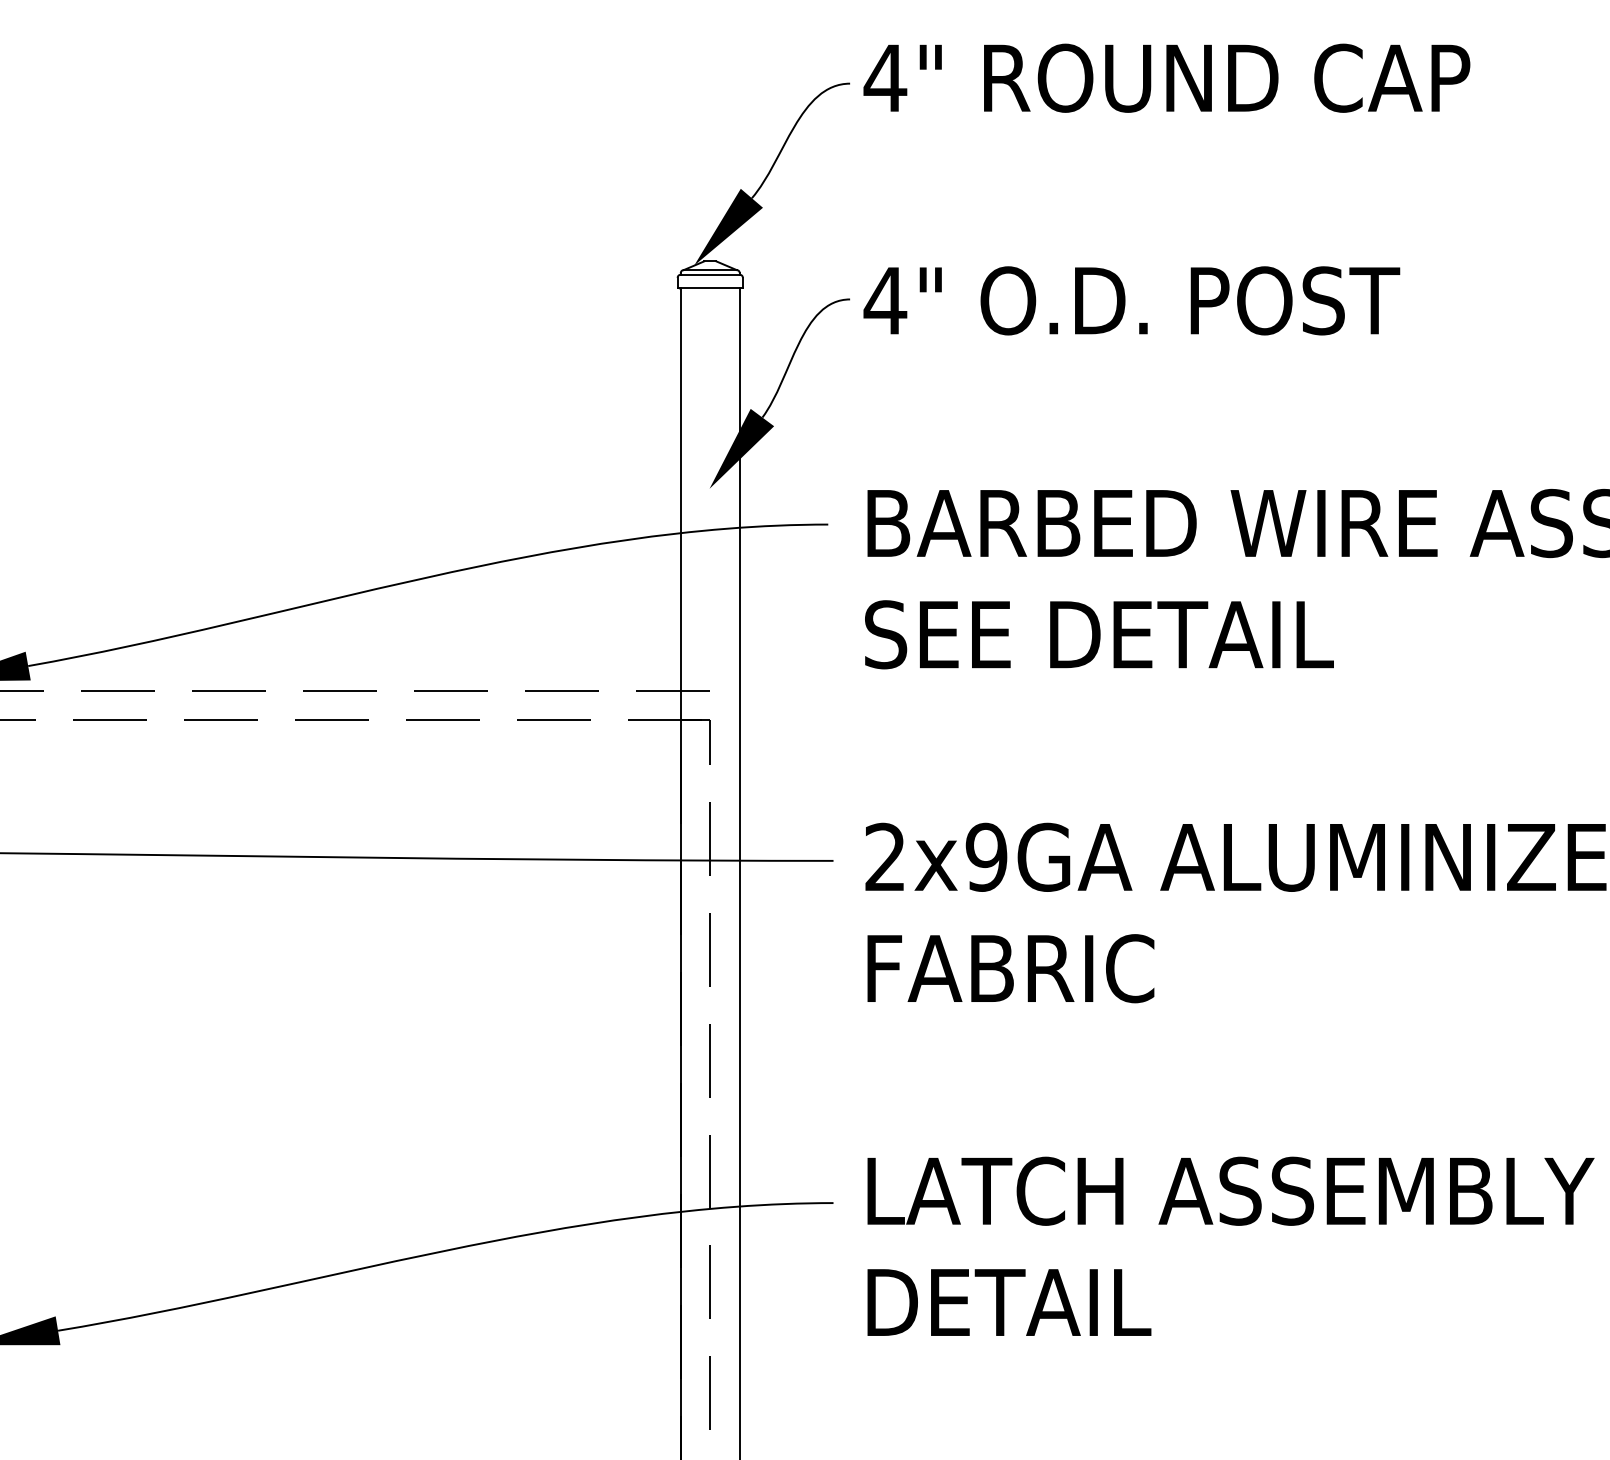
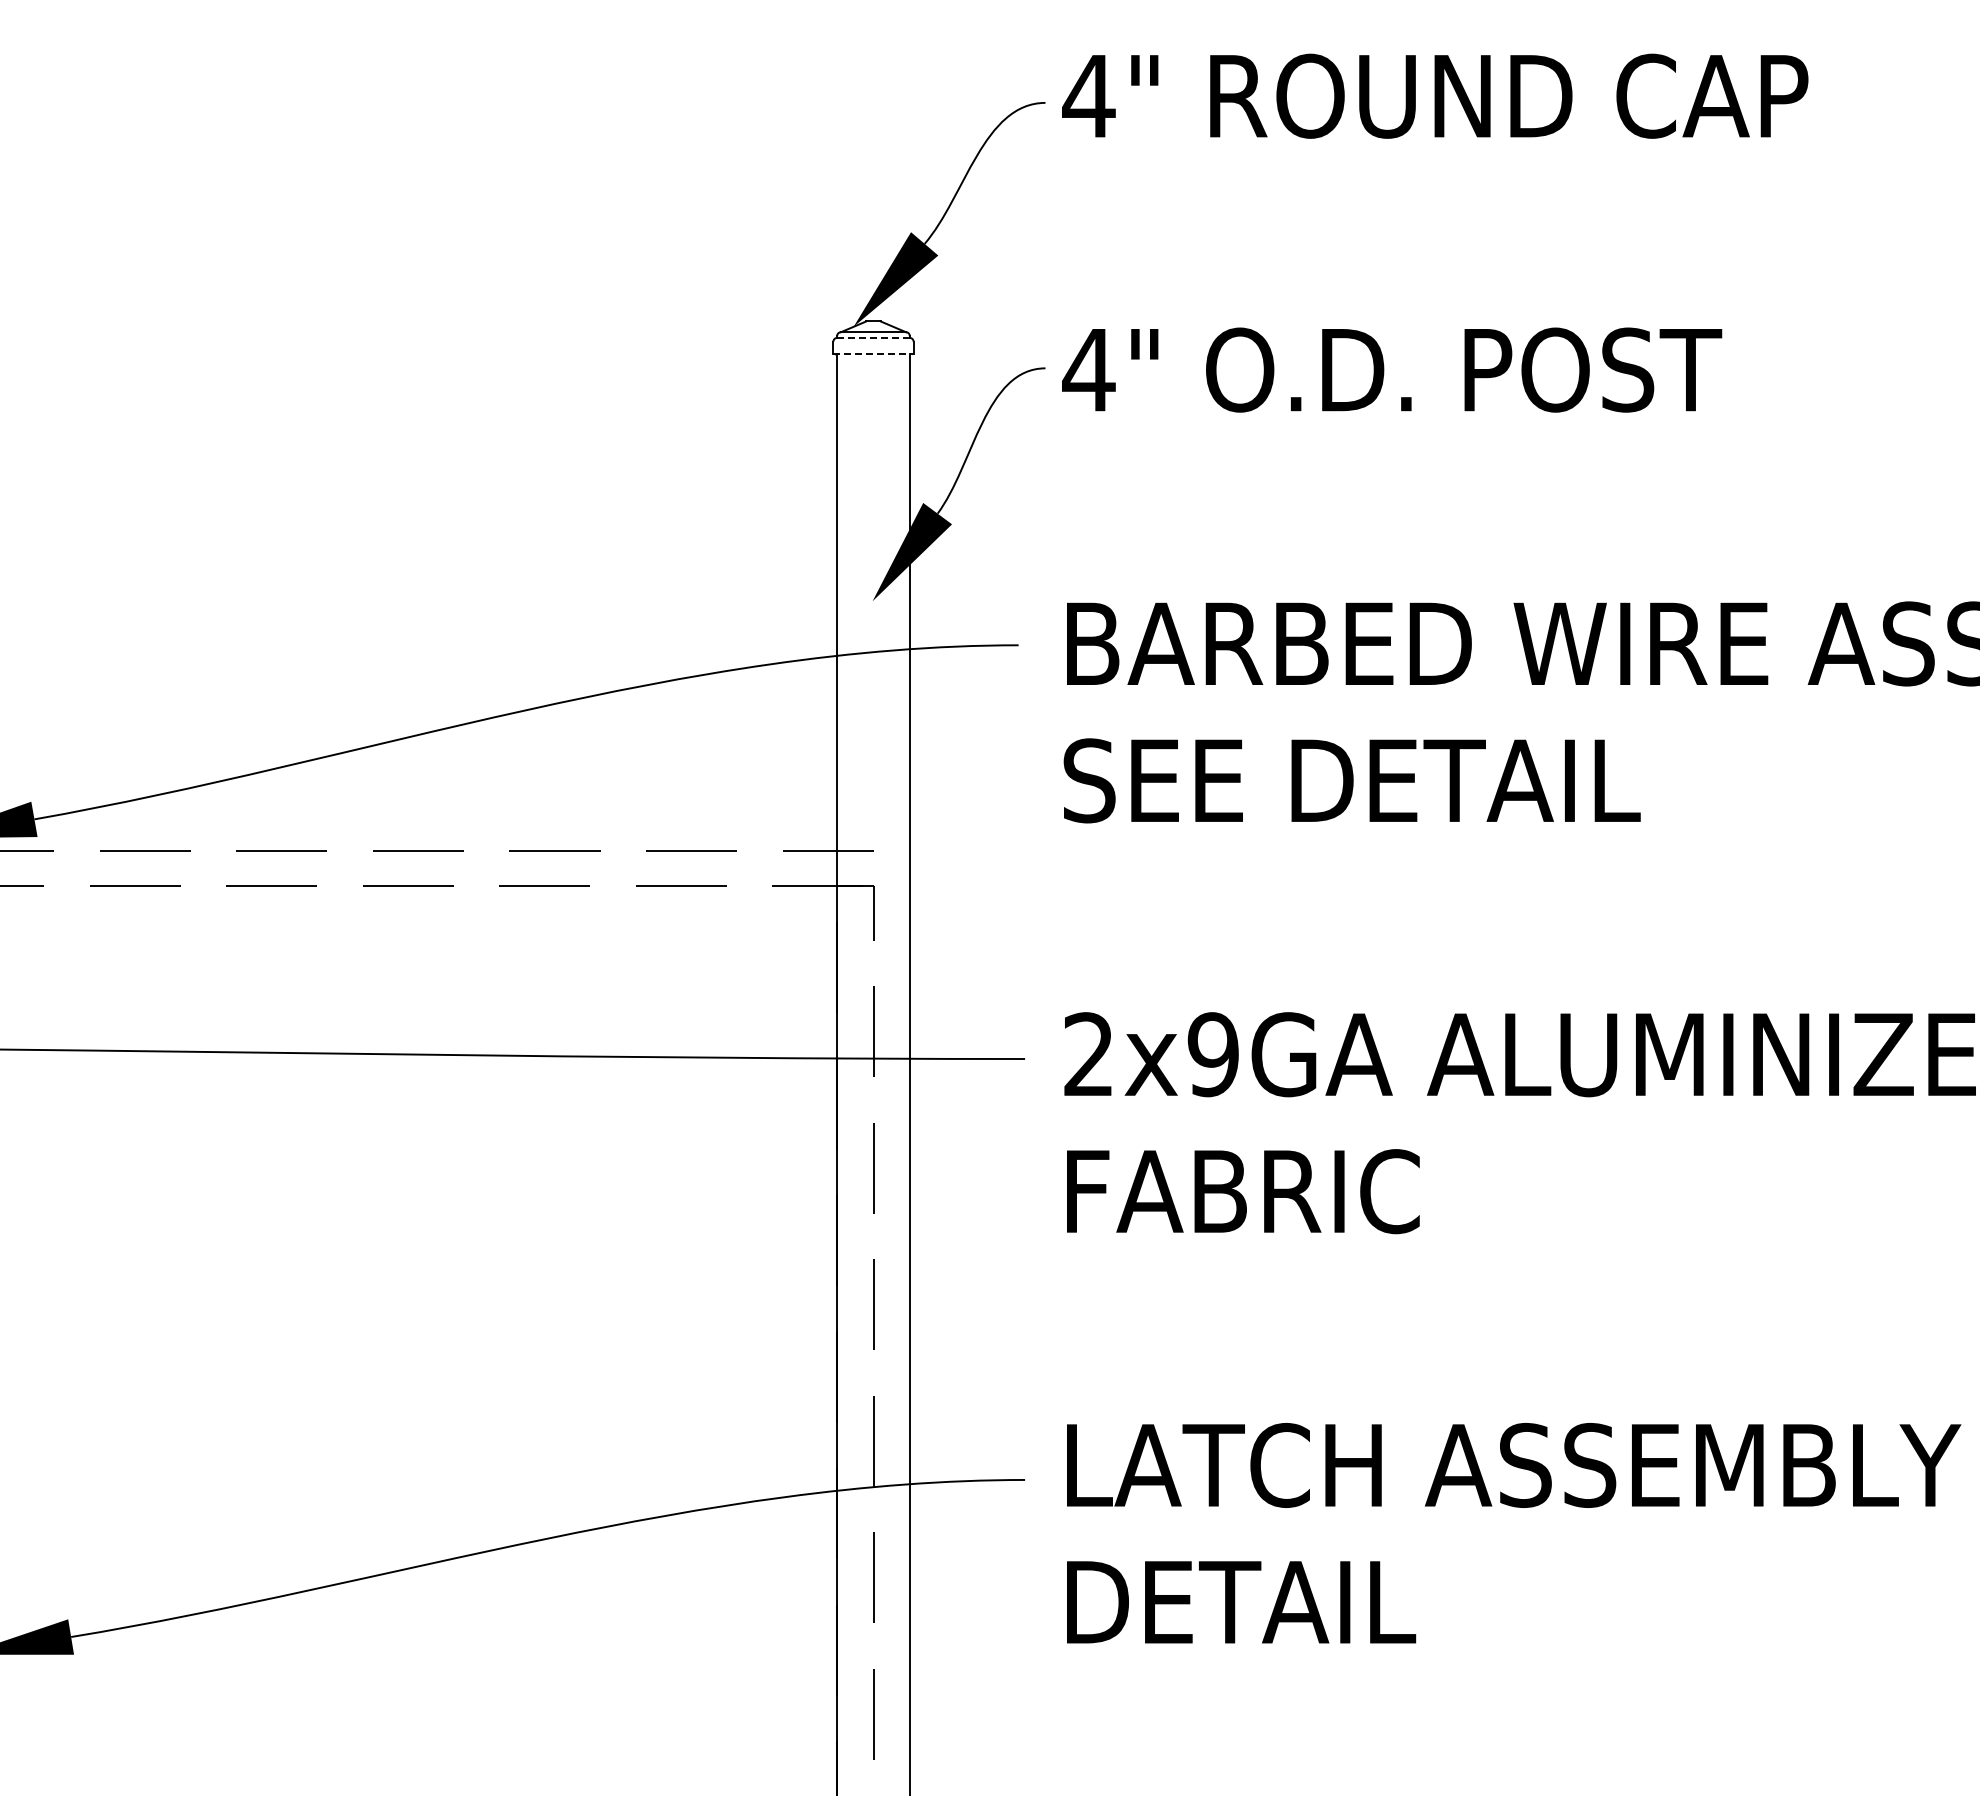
line: (710, 274) -> (873, 337), solid -> dashed
line: (710, 287) -> (873, 353), solid -> dashed

